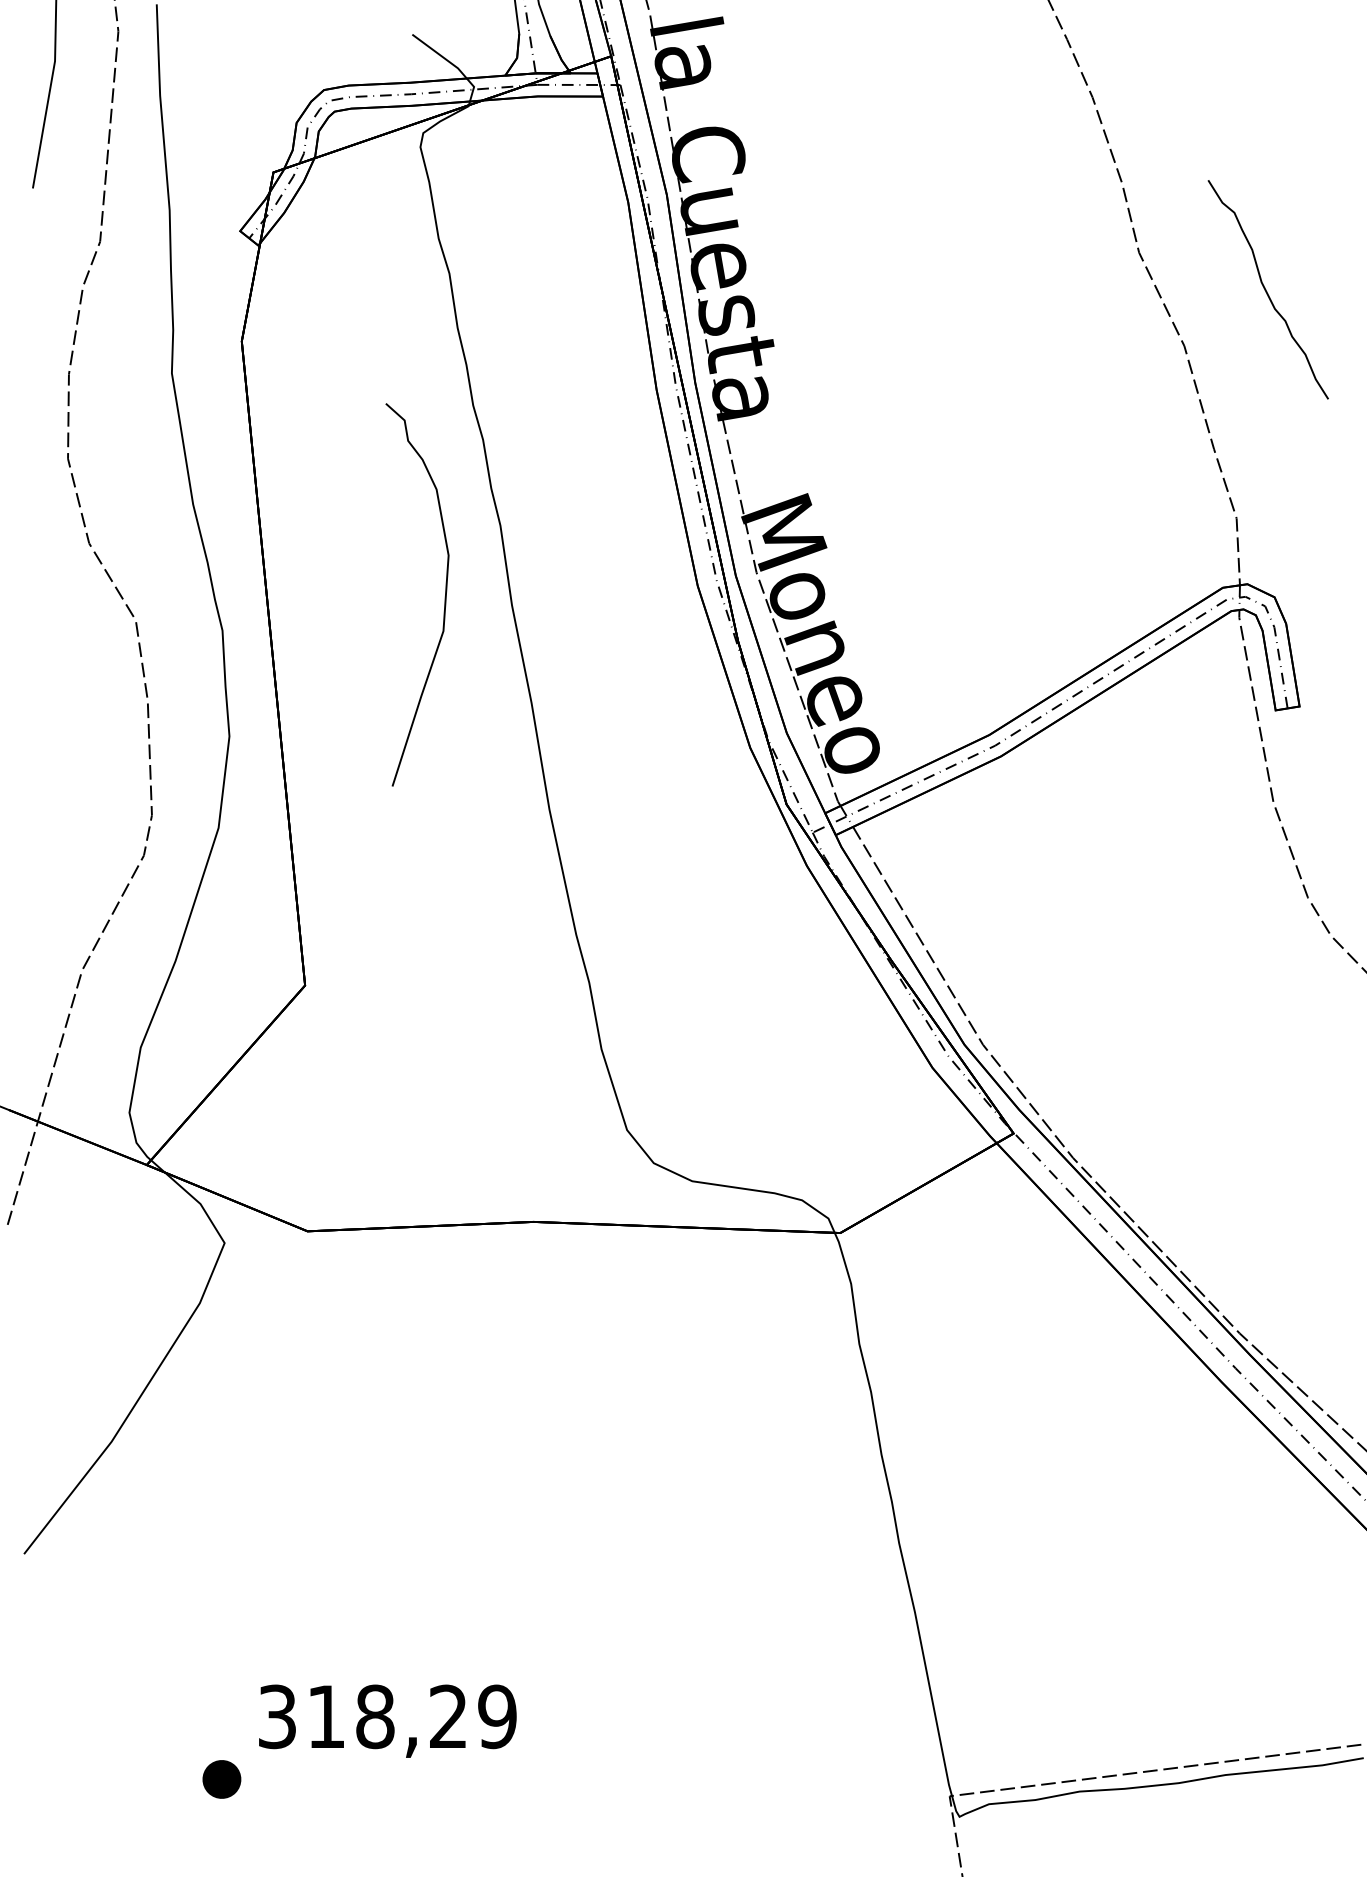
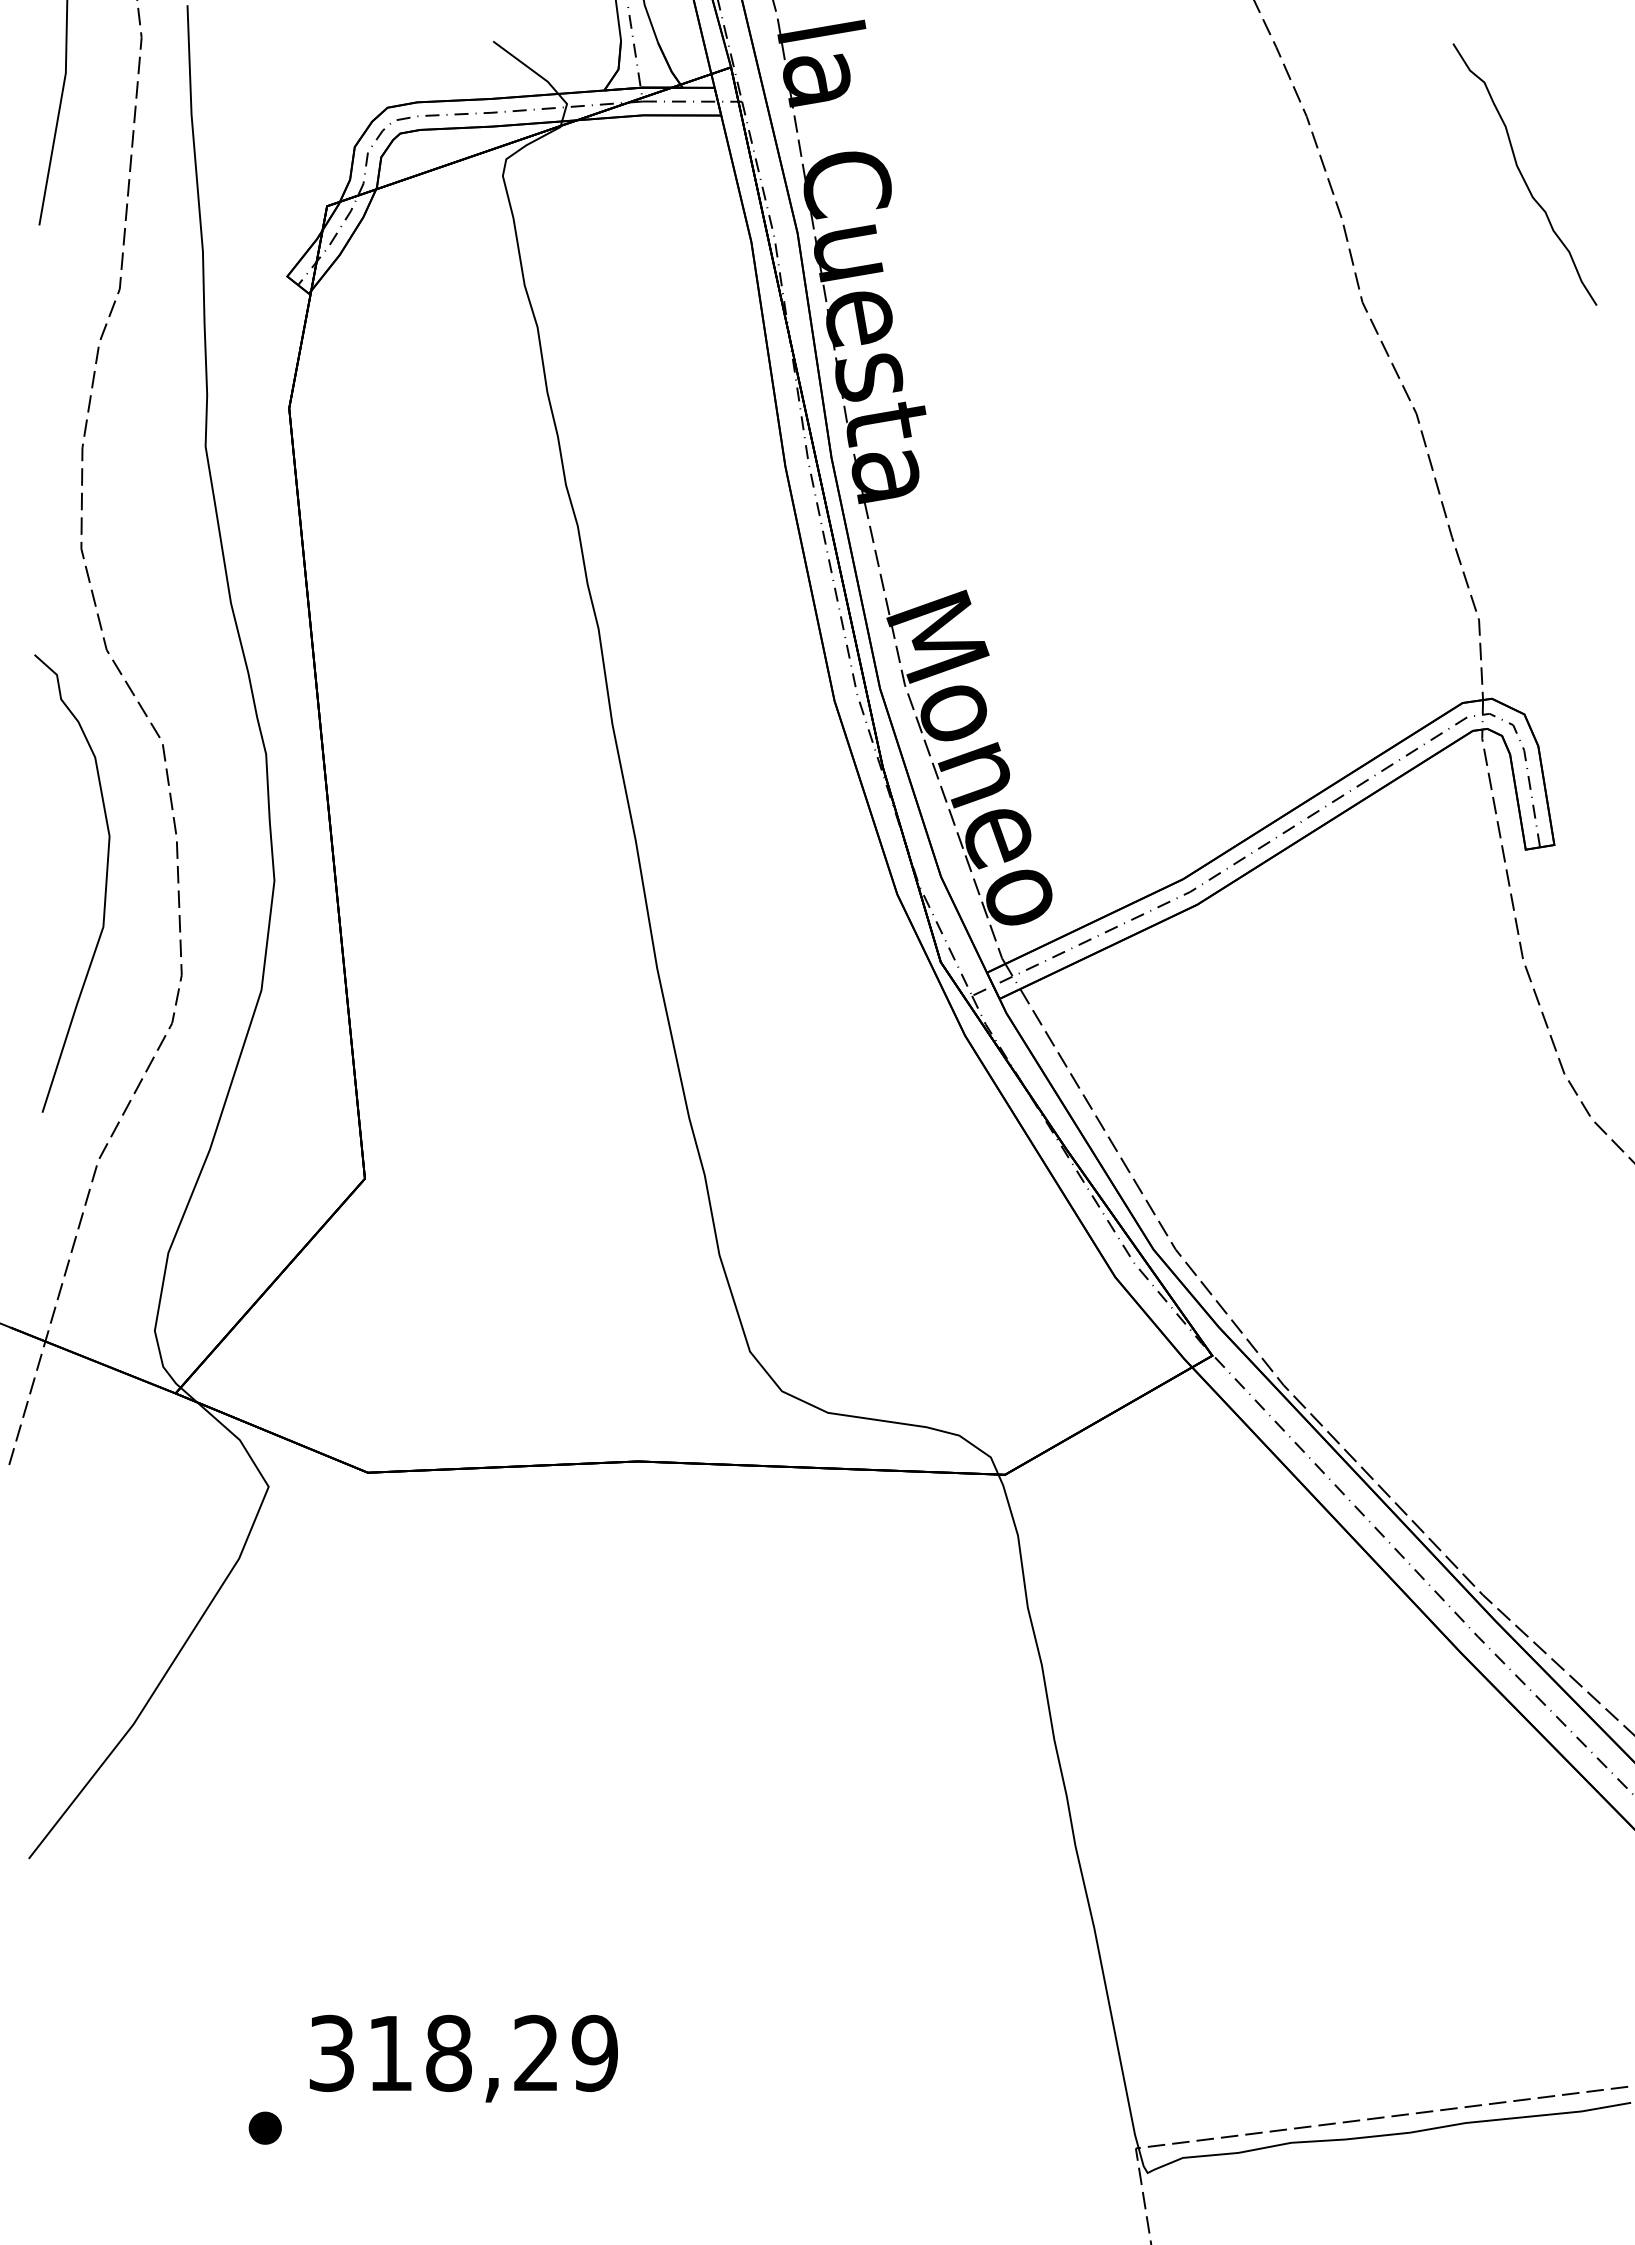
curve: (1266, 289) -> (1522, 174), moved
curve: (445, 594) -> (105, 883), moved
part: (221, 1778) -> (264, 2127), size x0.71

